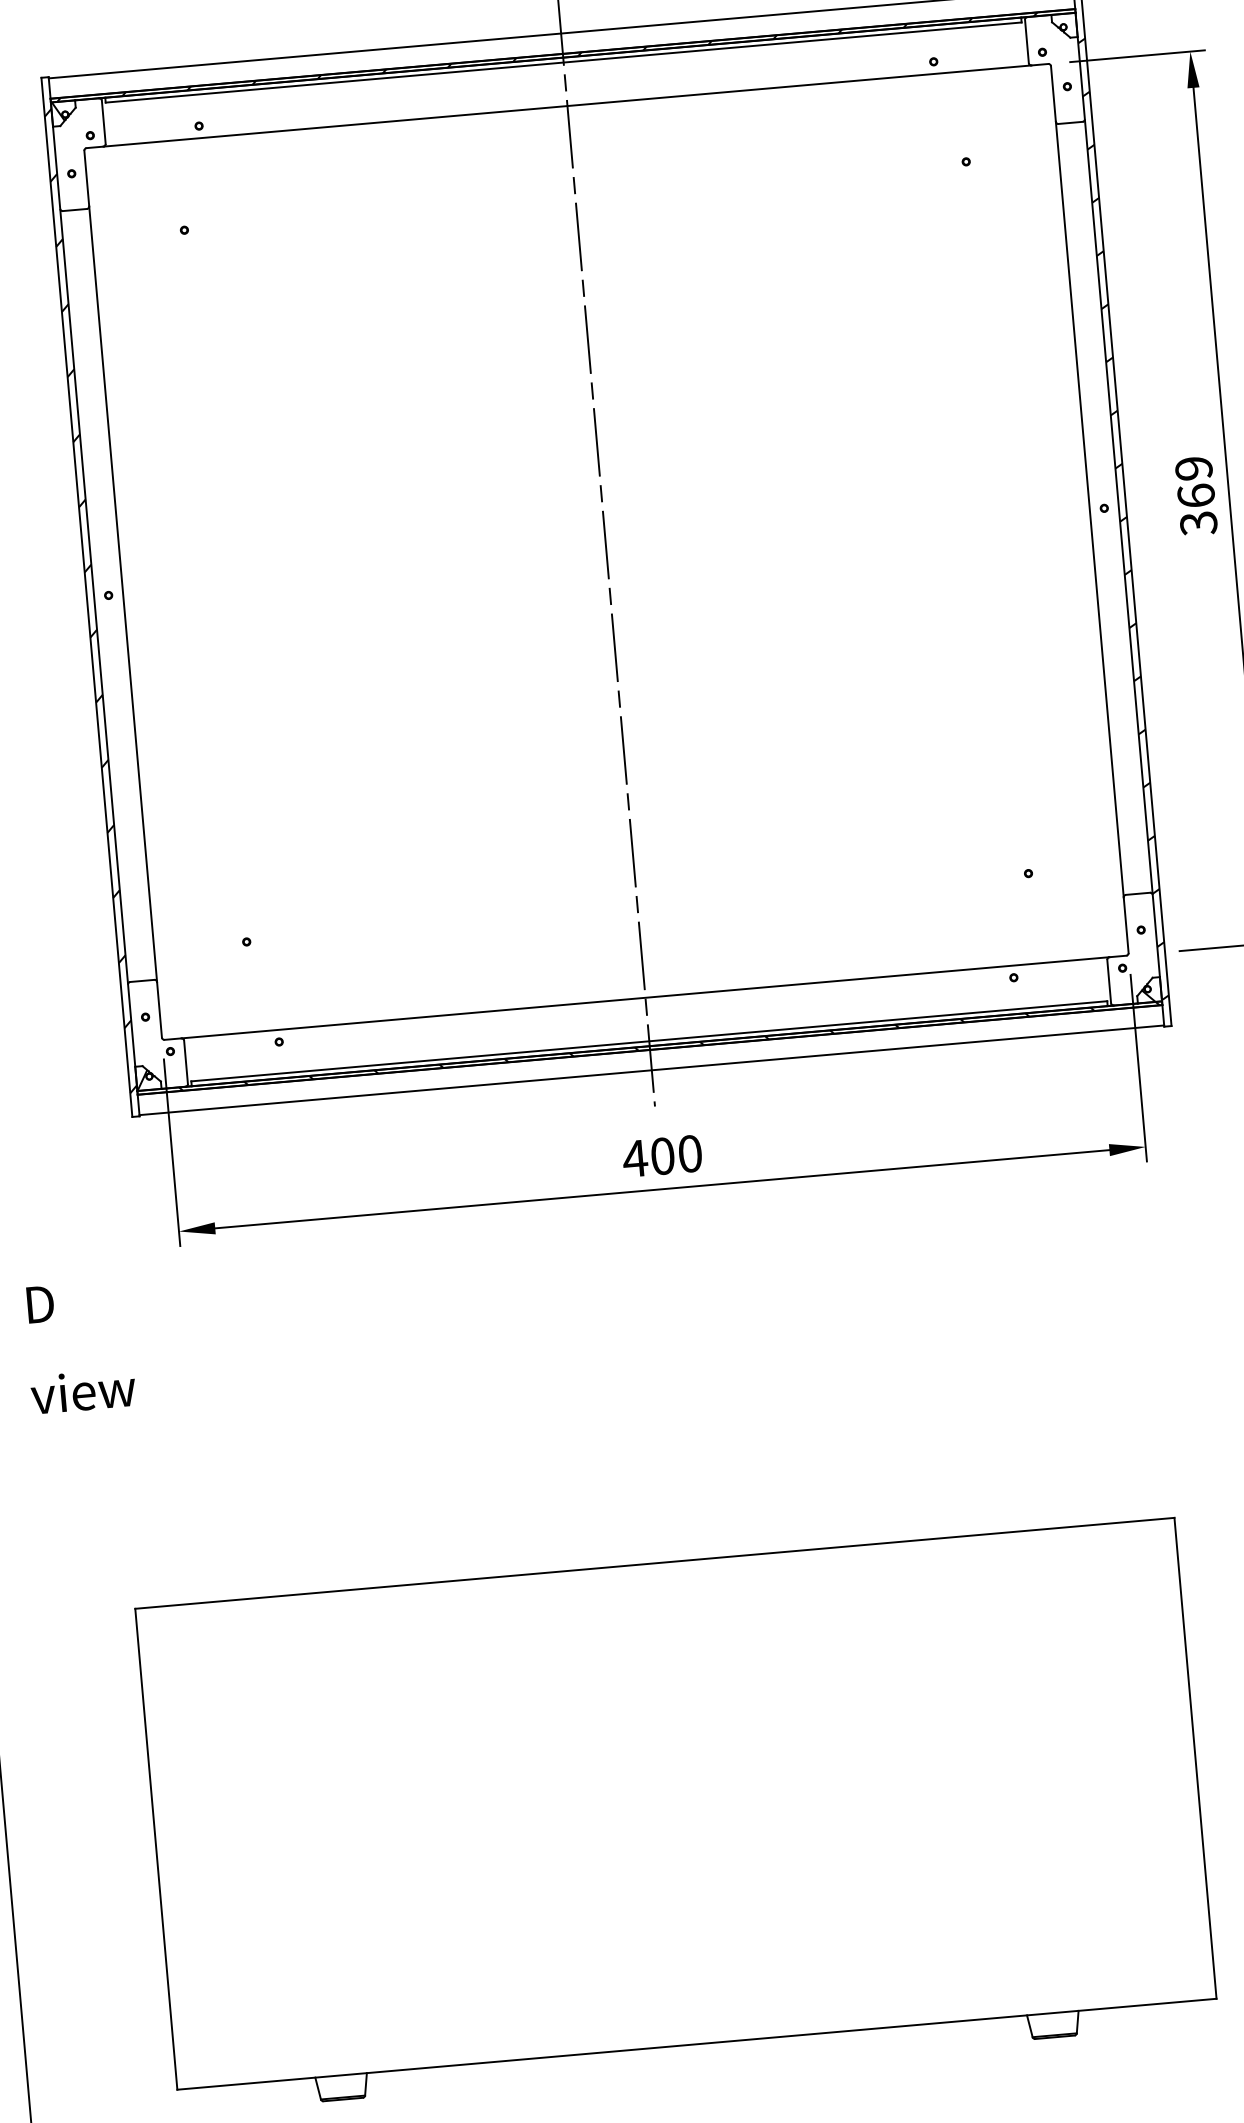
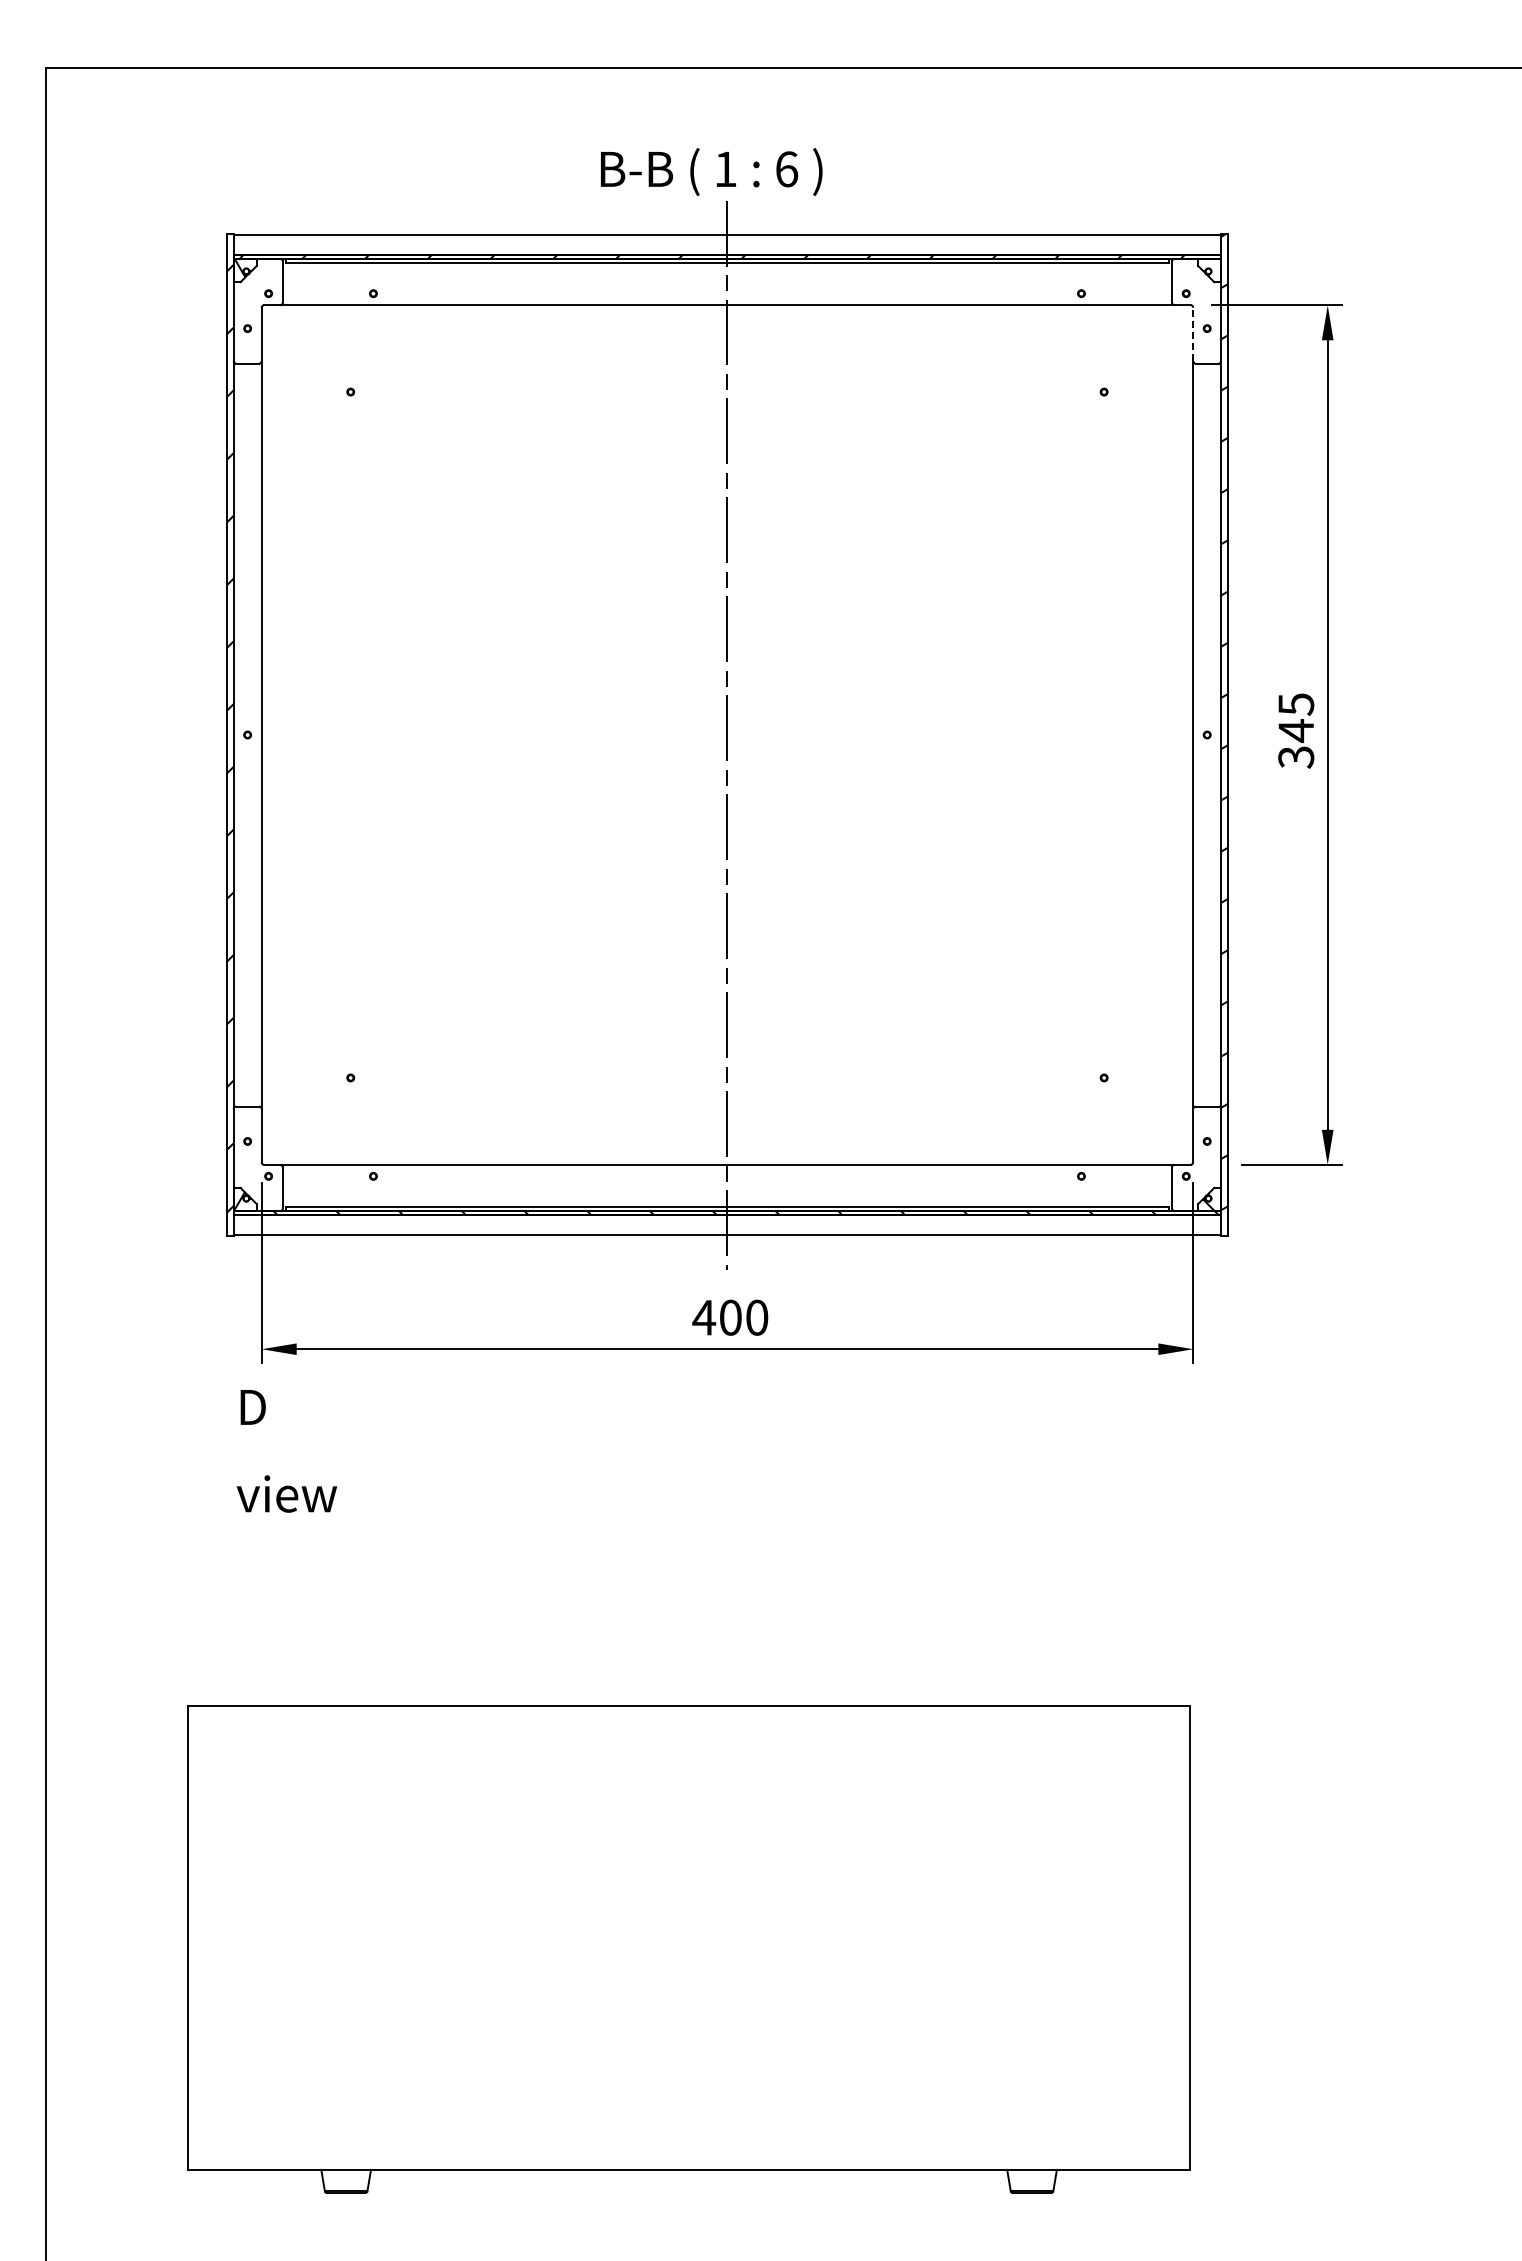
line: (1053, 94) -> (1193, 334), solid -> dashed
text: (1195, 482) -> (1296, 717), 369 -> 345
text: (79, 1347) -> (286, 1451), moved

